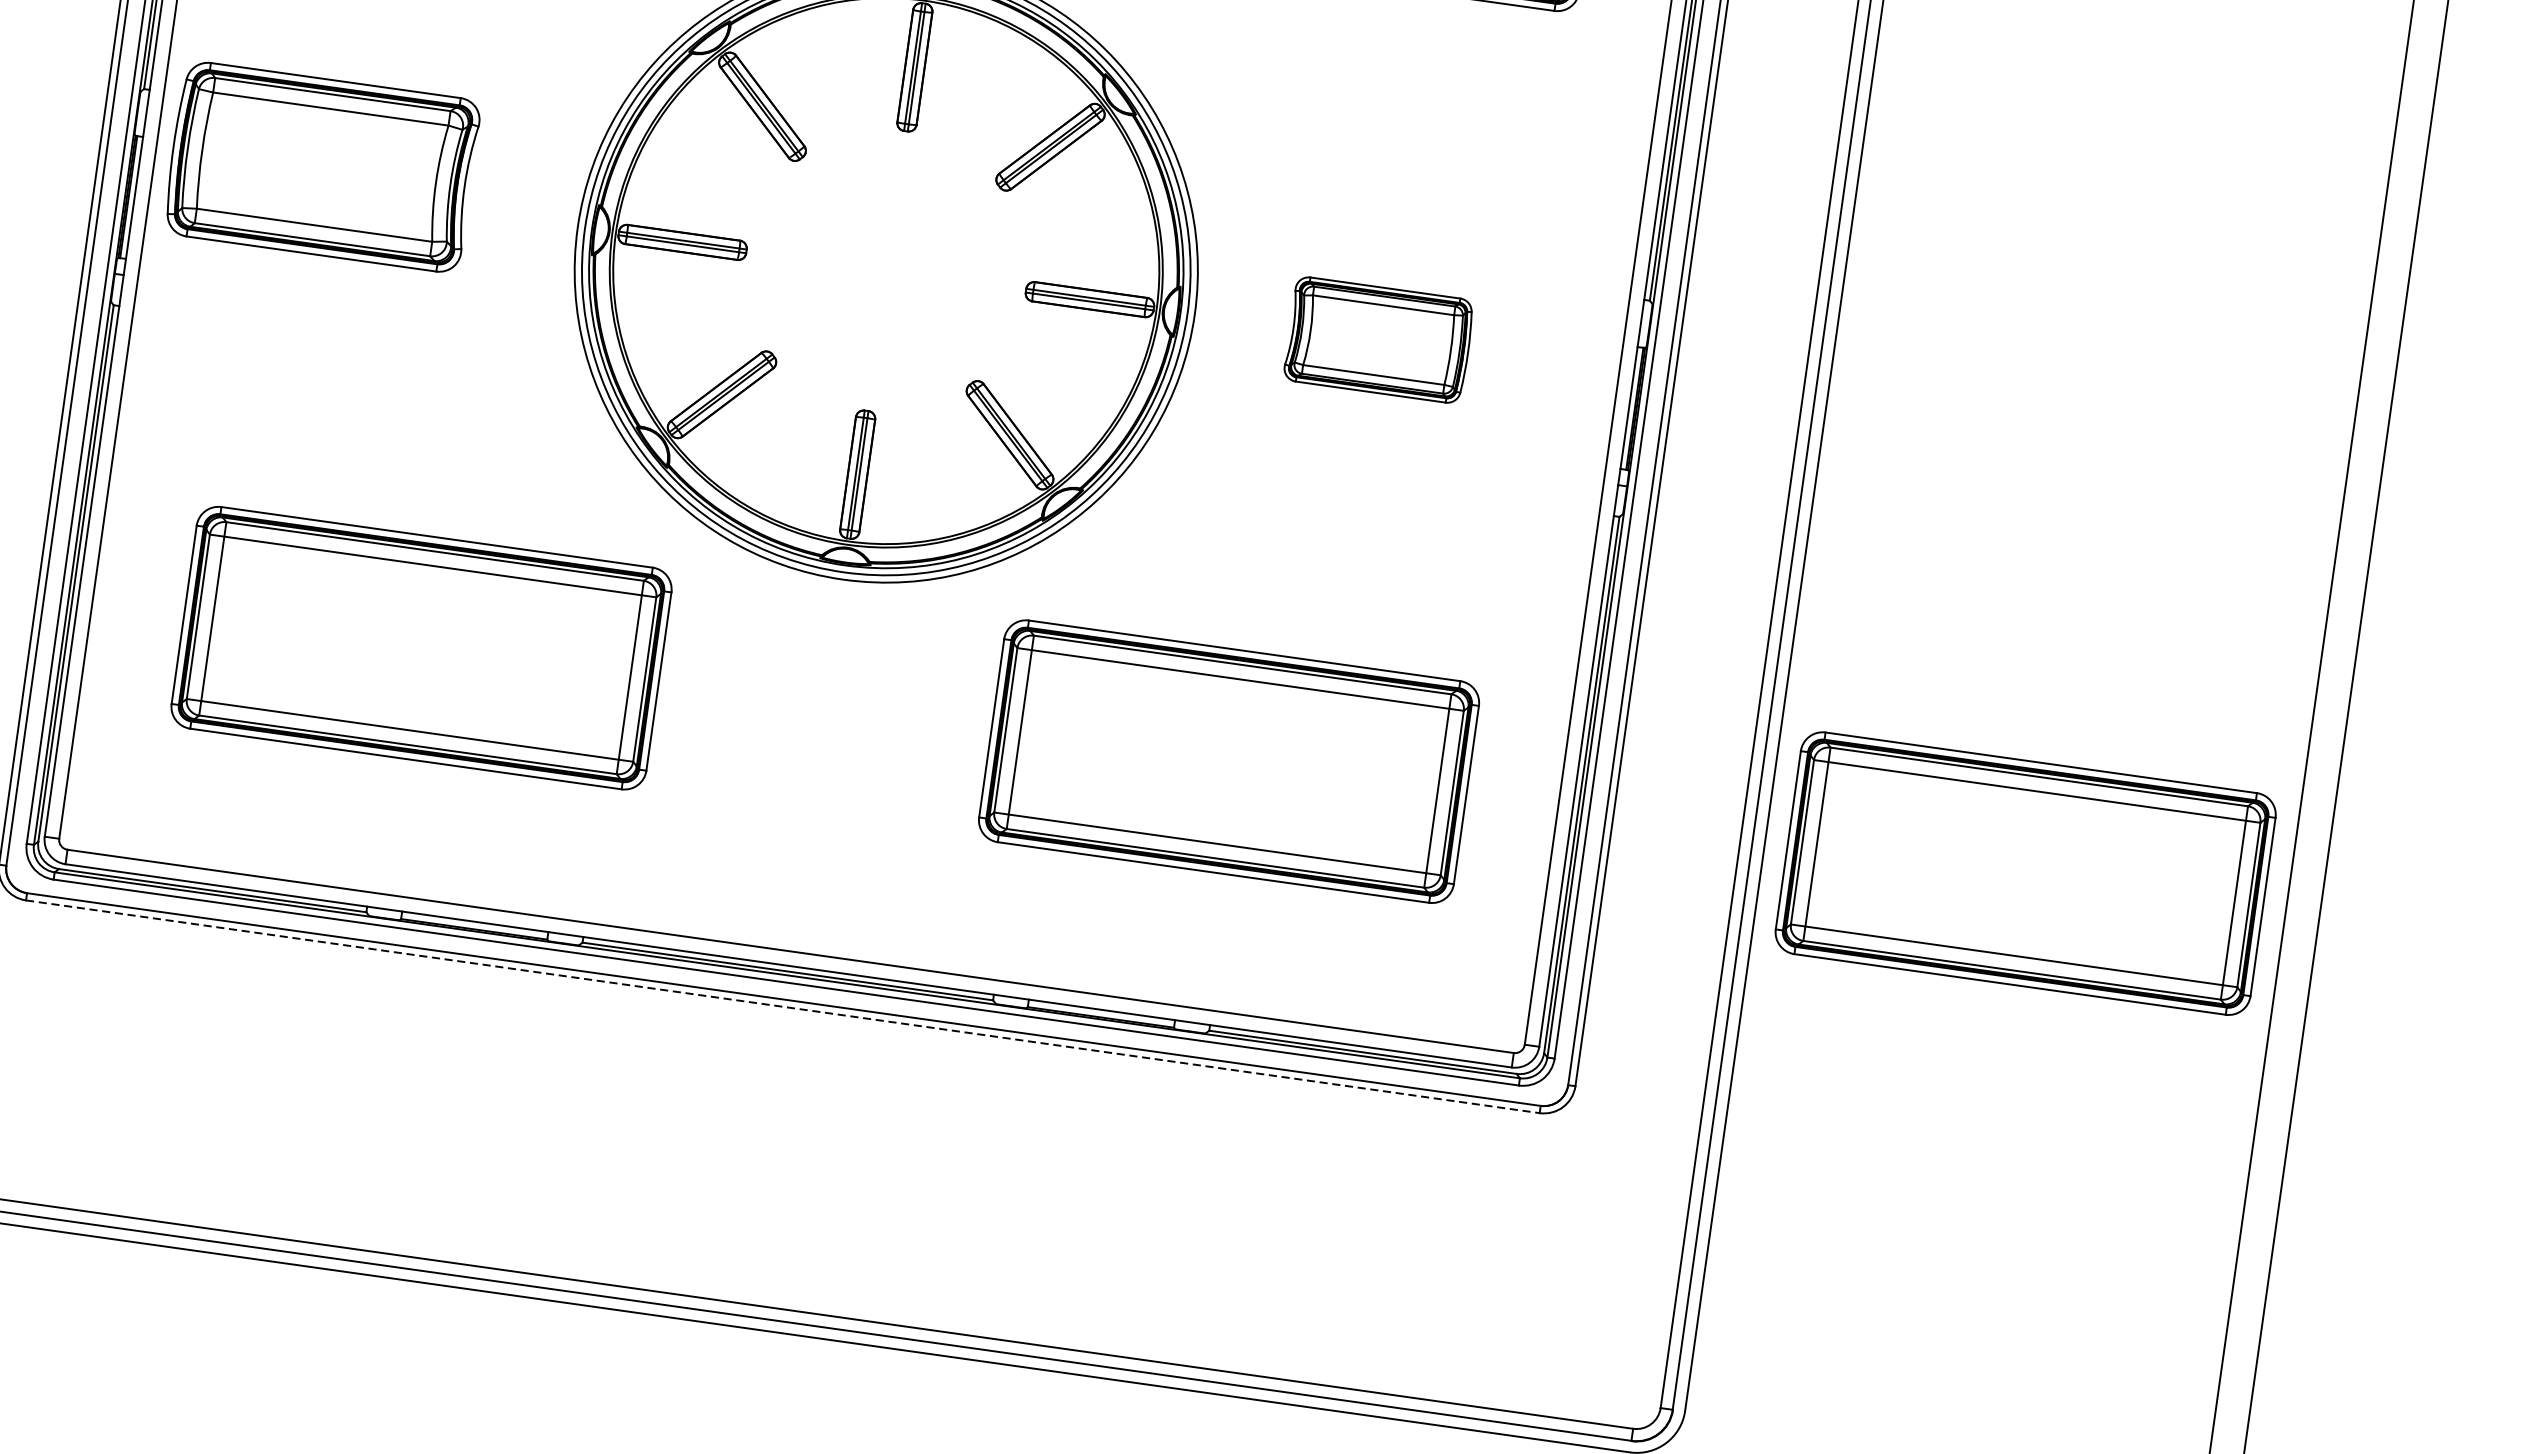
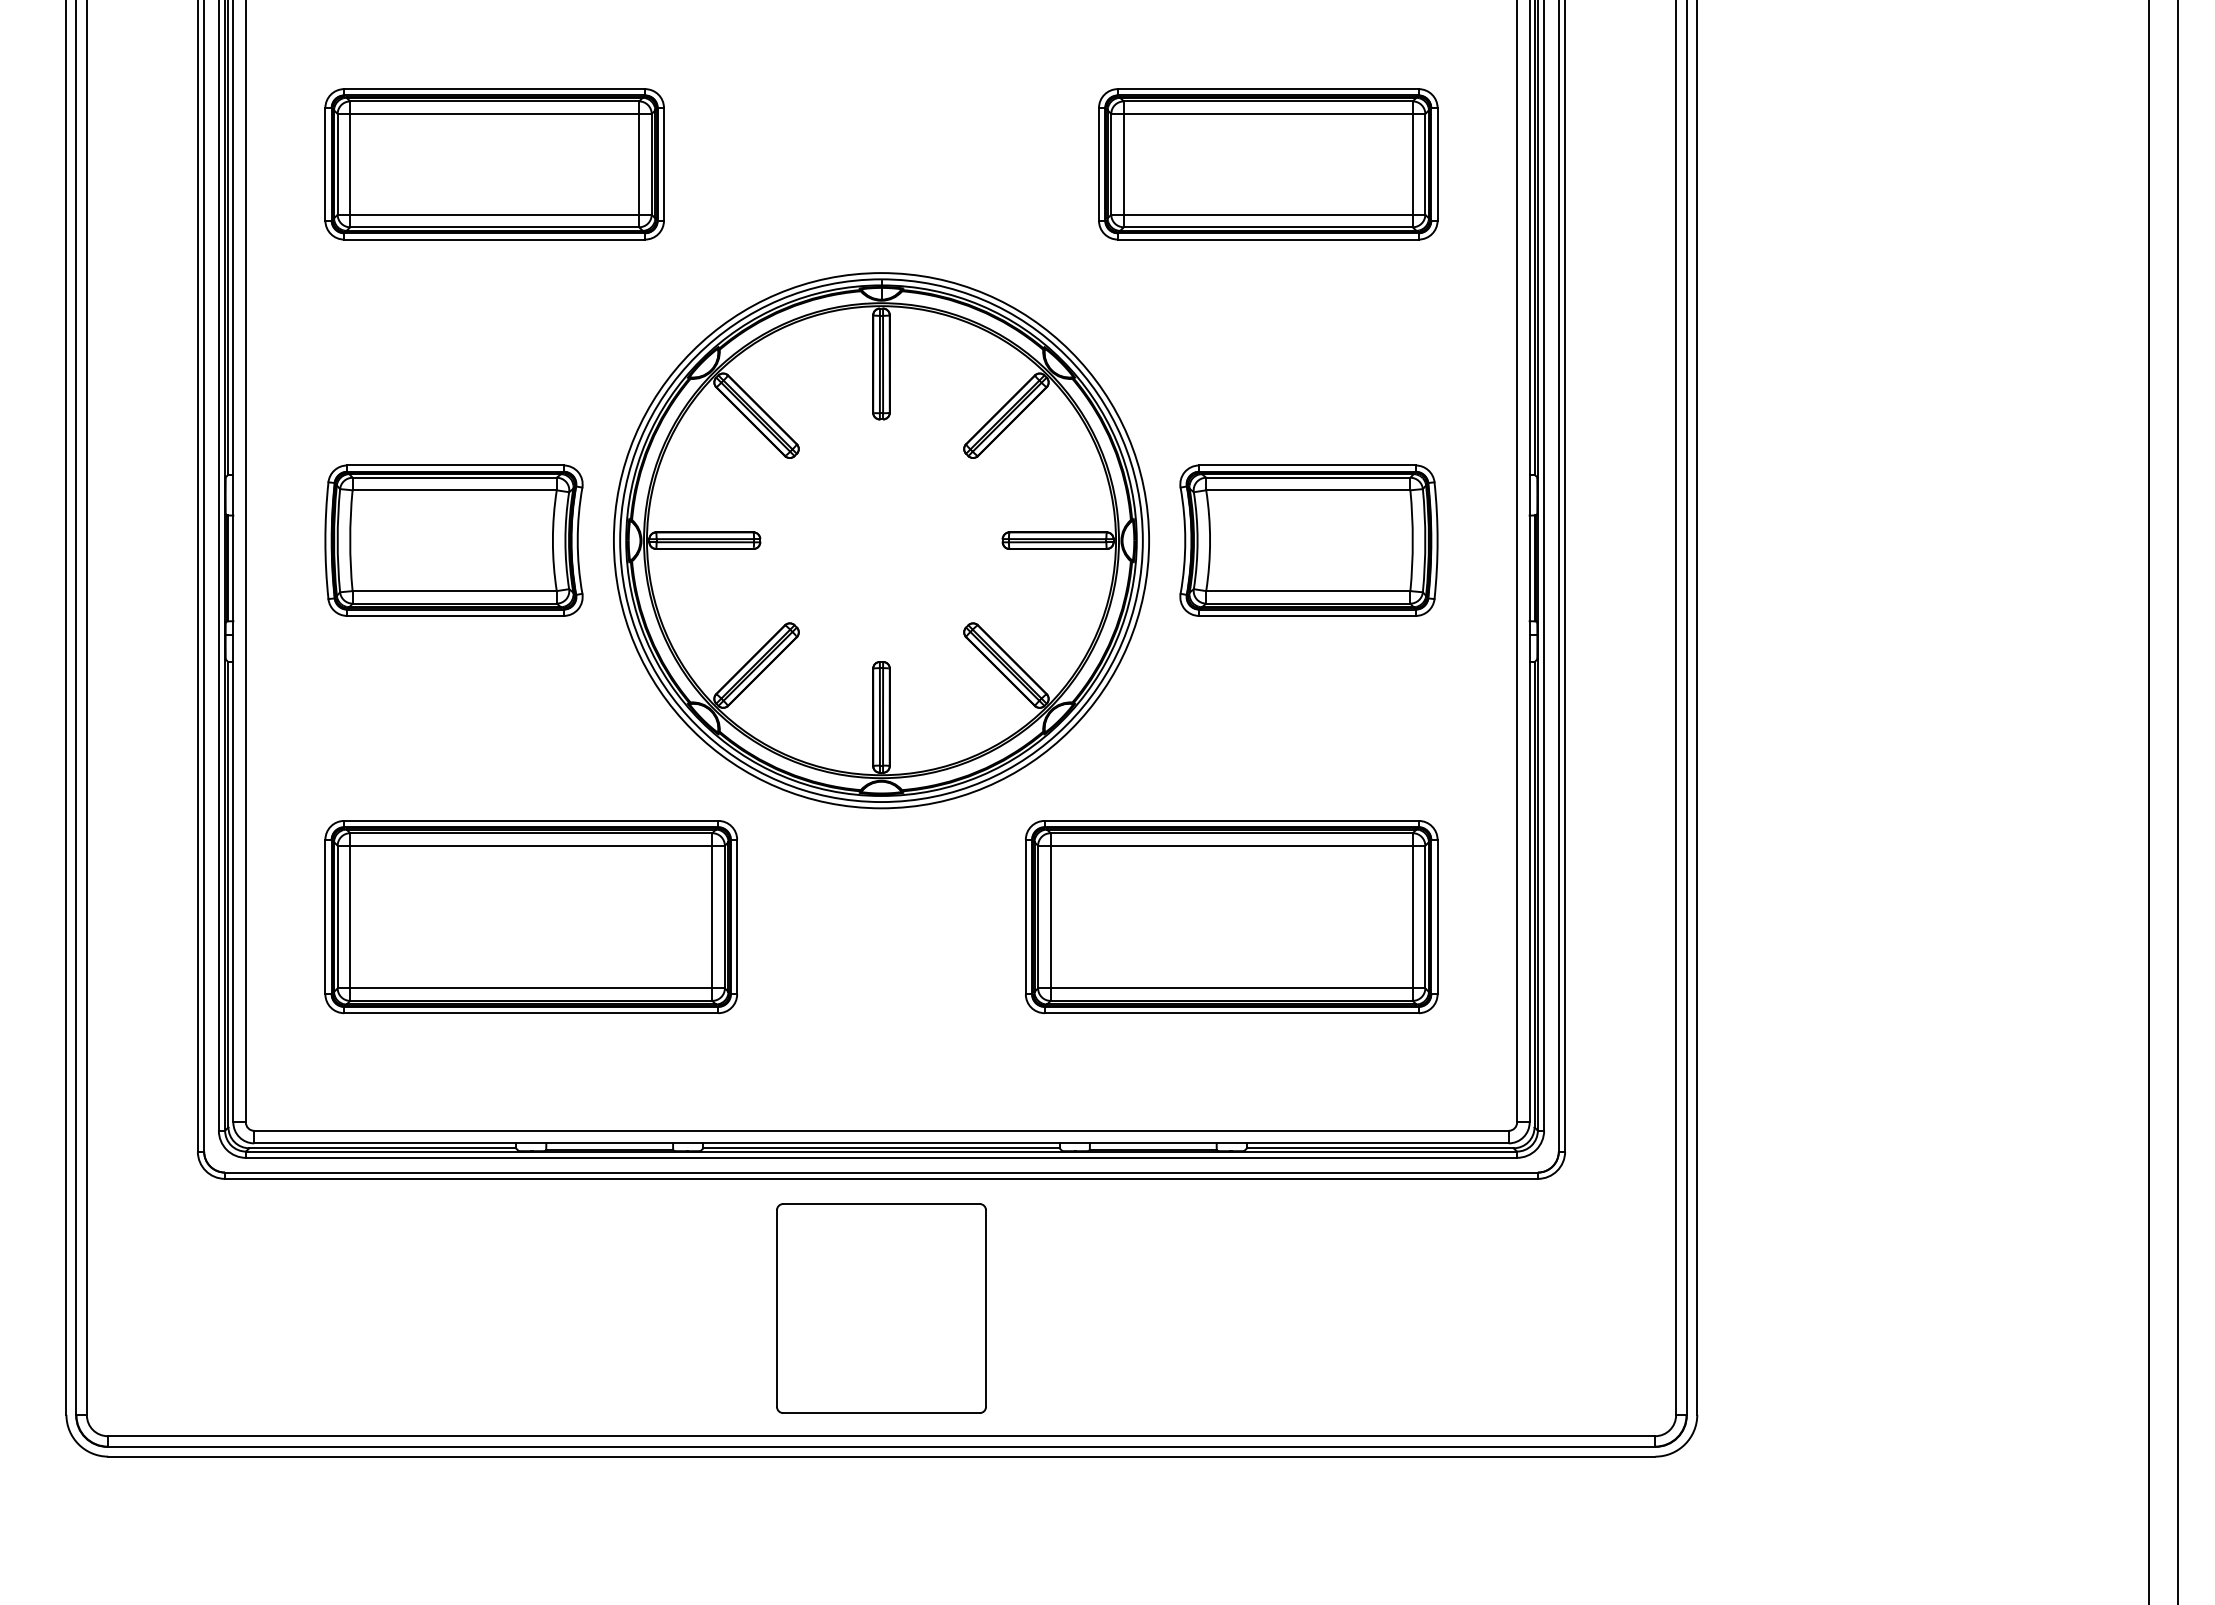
part: (321, 166) -> (453, 540), moved
part: (1378, 339) -> (1308, 540), size x1.67
part: (2025, 874) -> (1922, 917), removed
line: (782, 1006) -> (881, 1178), dashed -> solid
part: (761, 1156) -> (881, 1308), added

